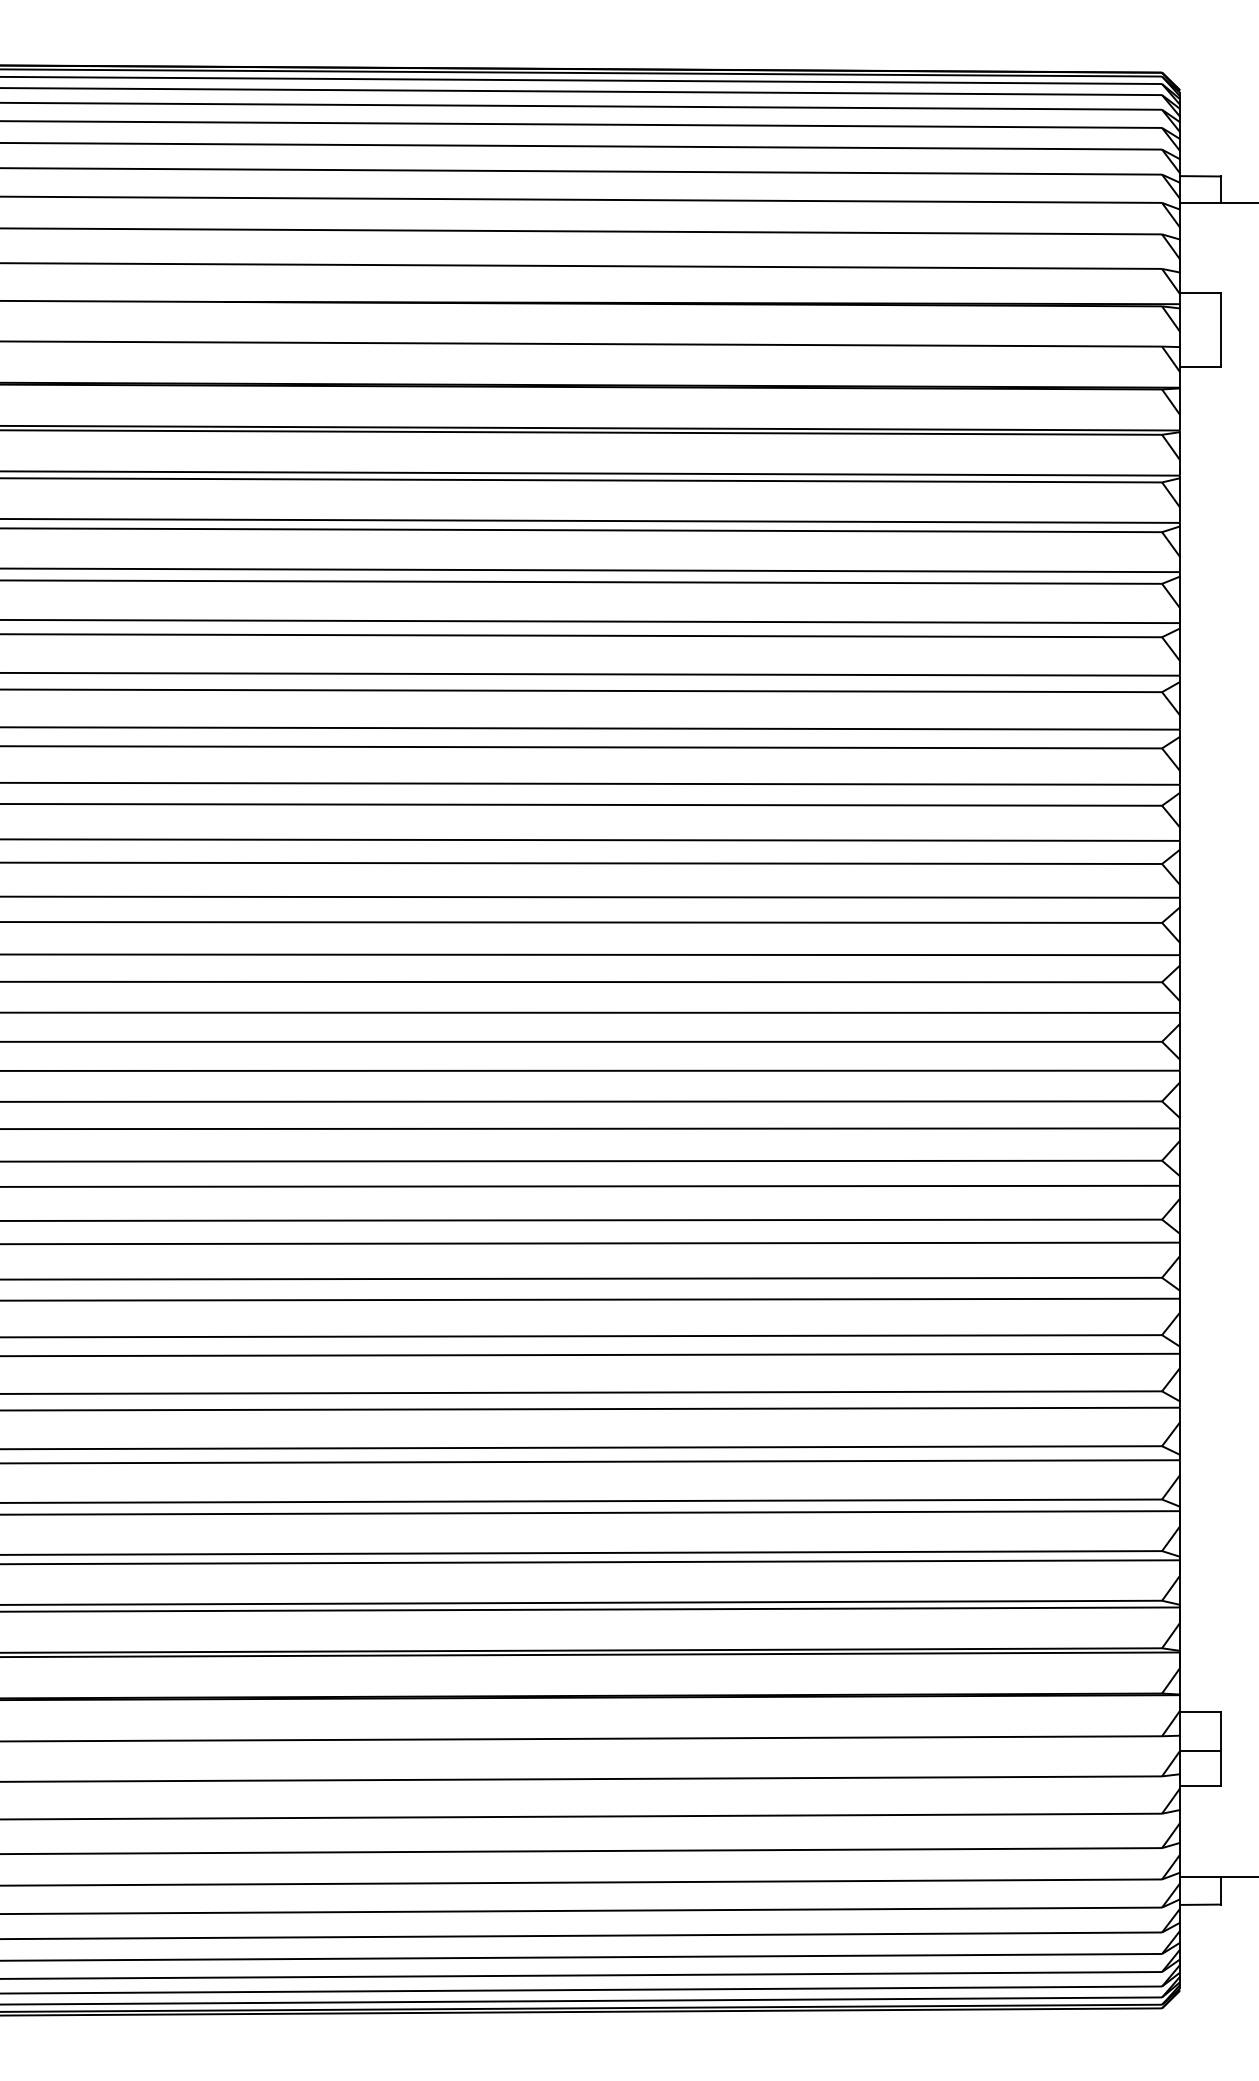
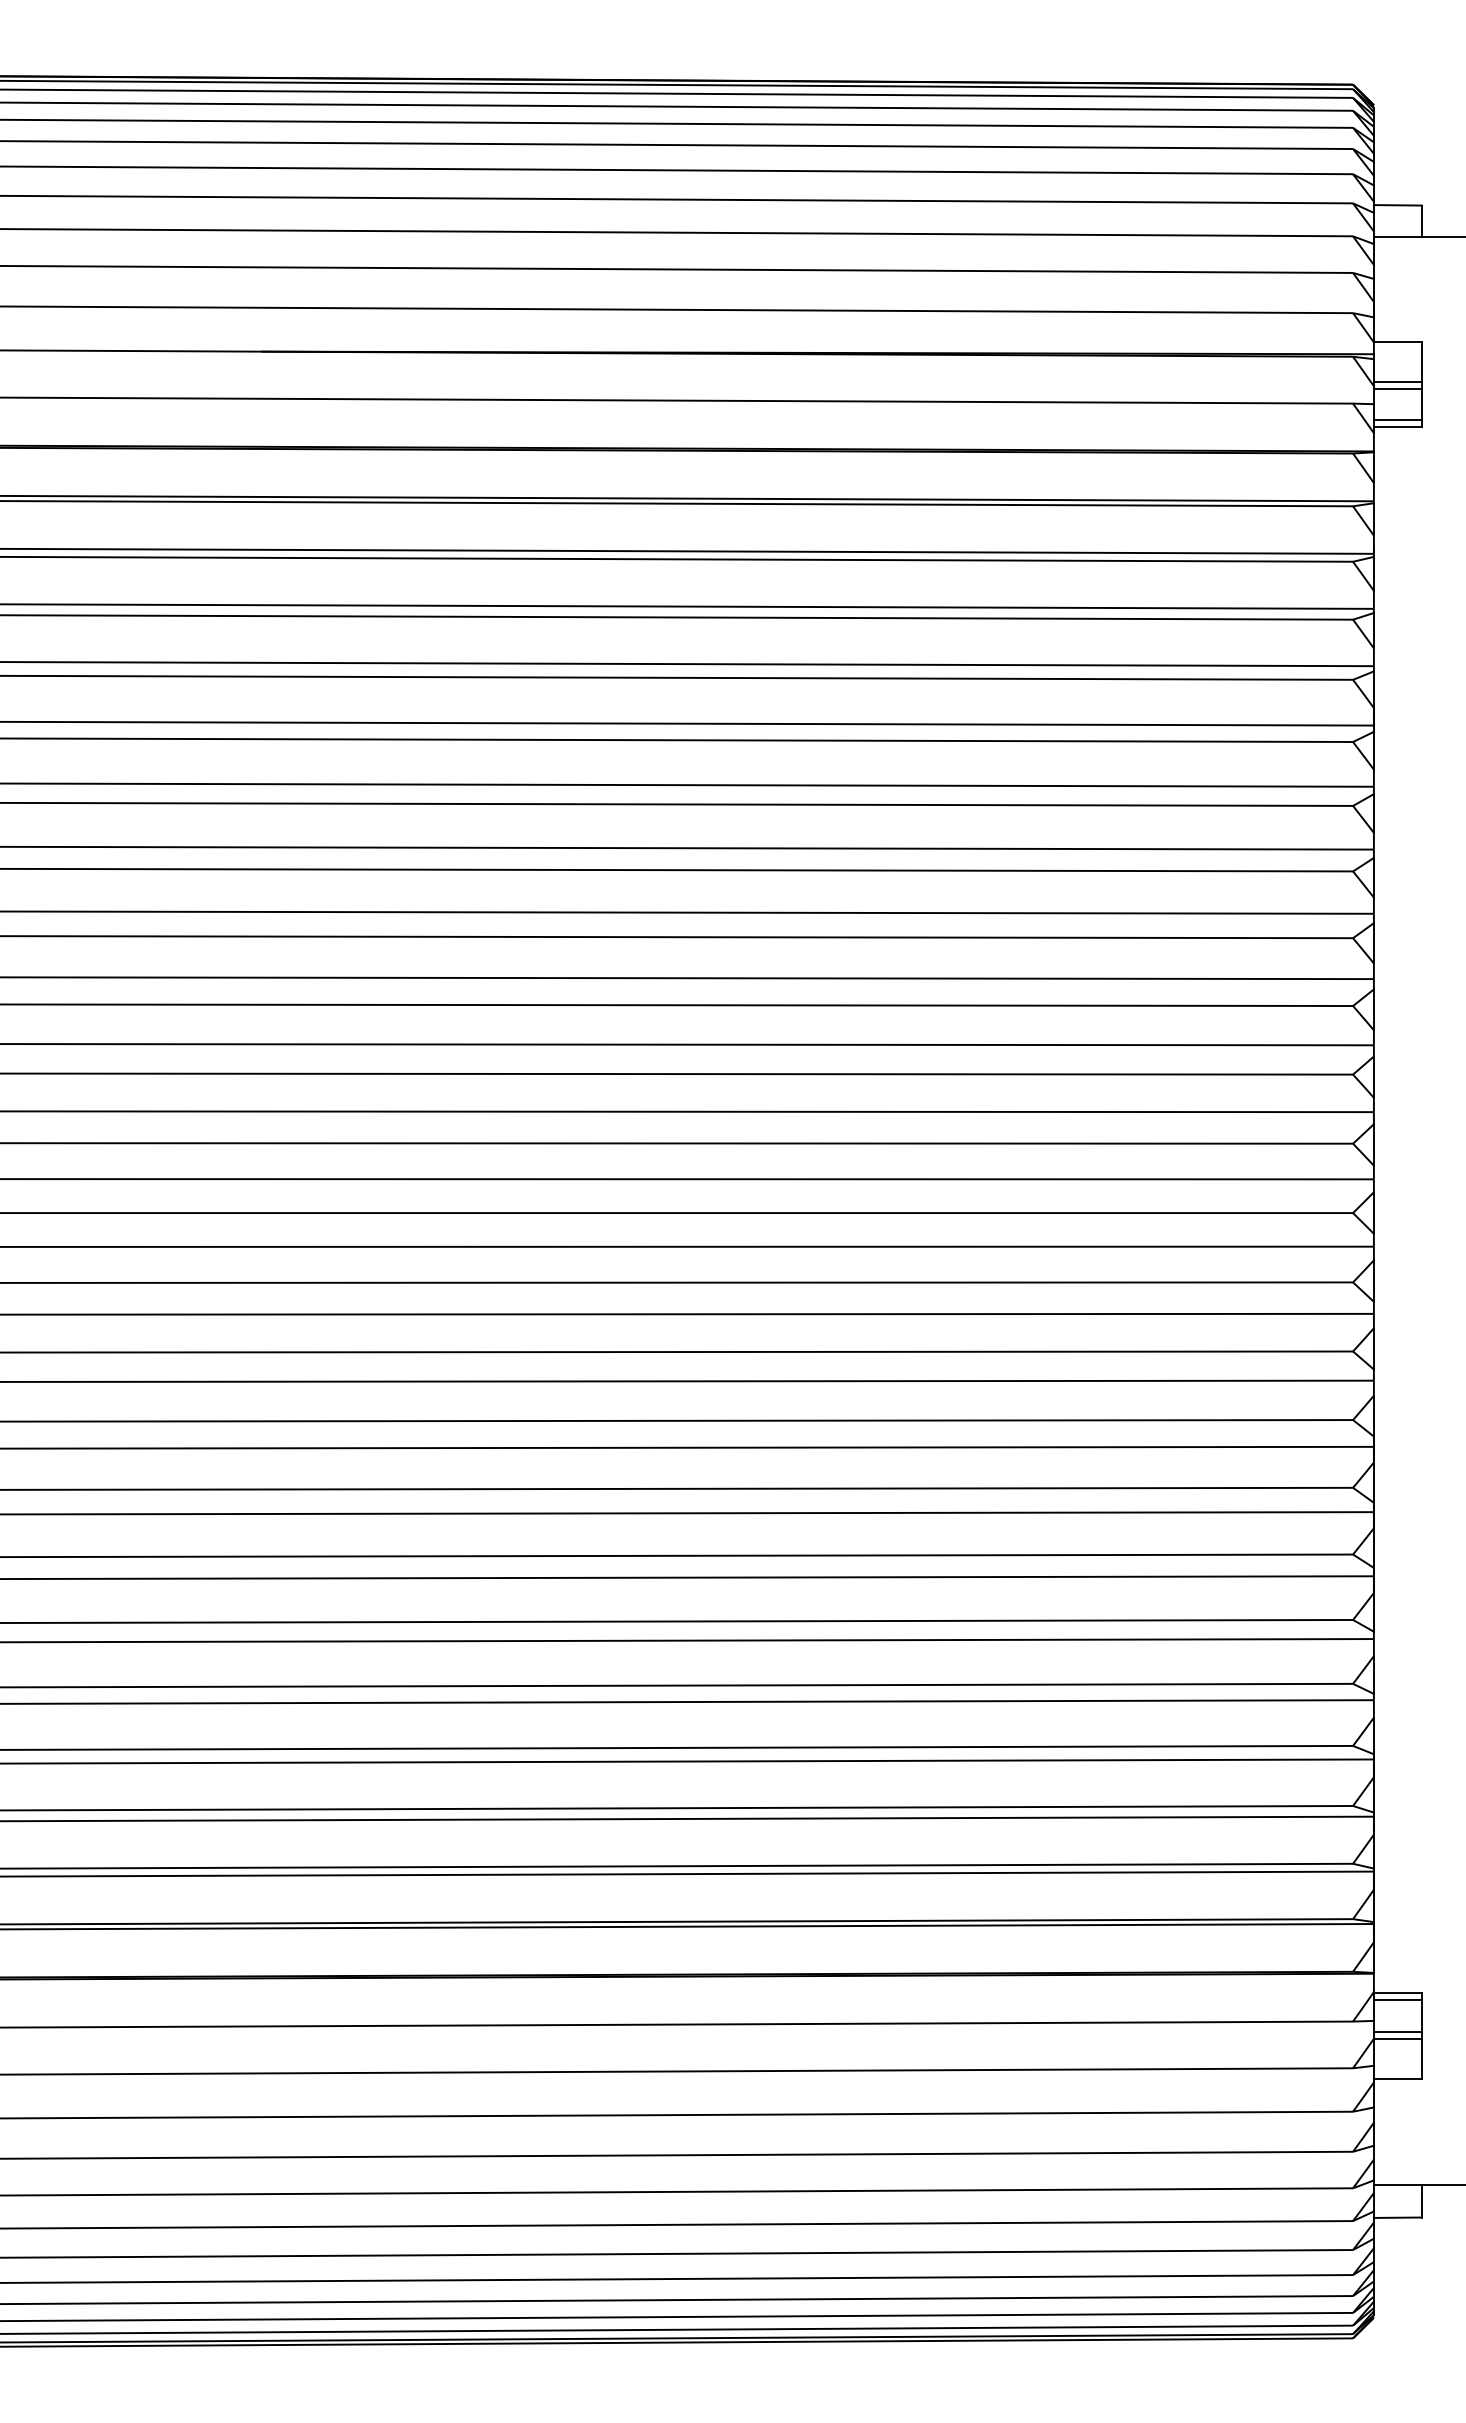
line: (1200, 327) -> (1397, 381), added
line: (1200, 333) -> (1397, 388), added
line: (1200, 361) -> (1397, 420), added
line: (1200, 1718) -> (1397, 2000), added
line: (1200, 1745) -> (1397, 2032), added

